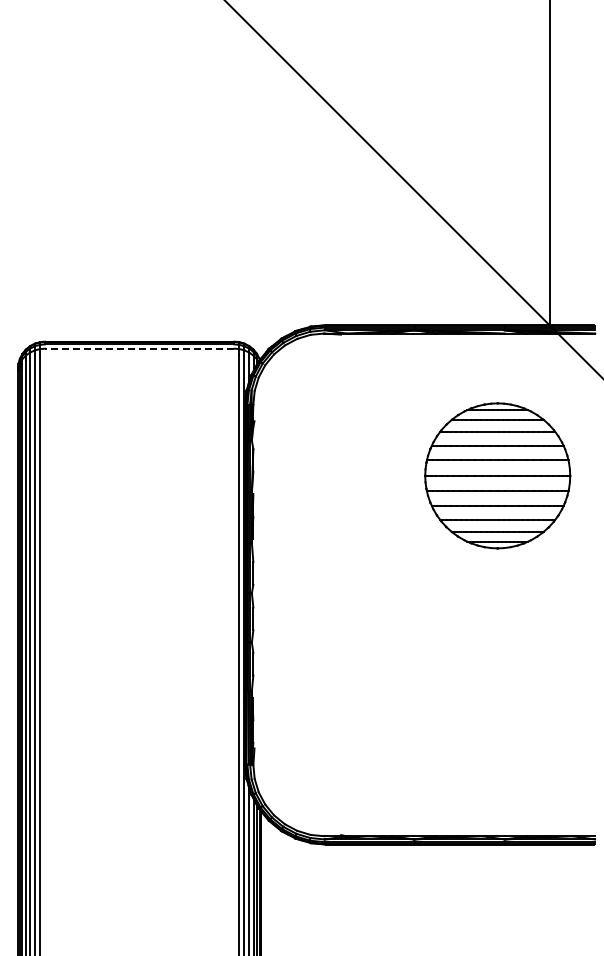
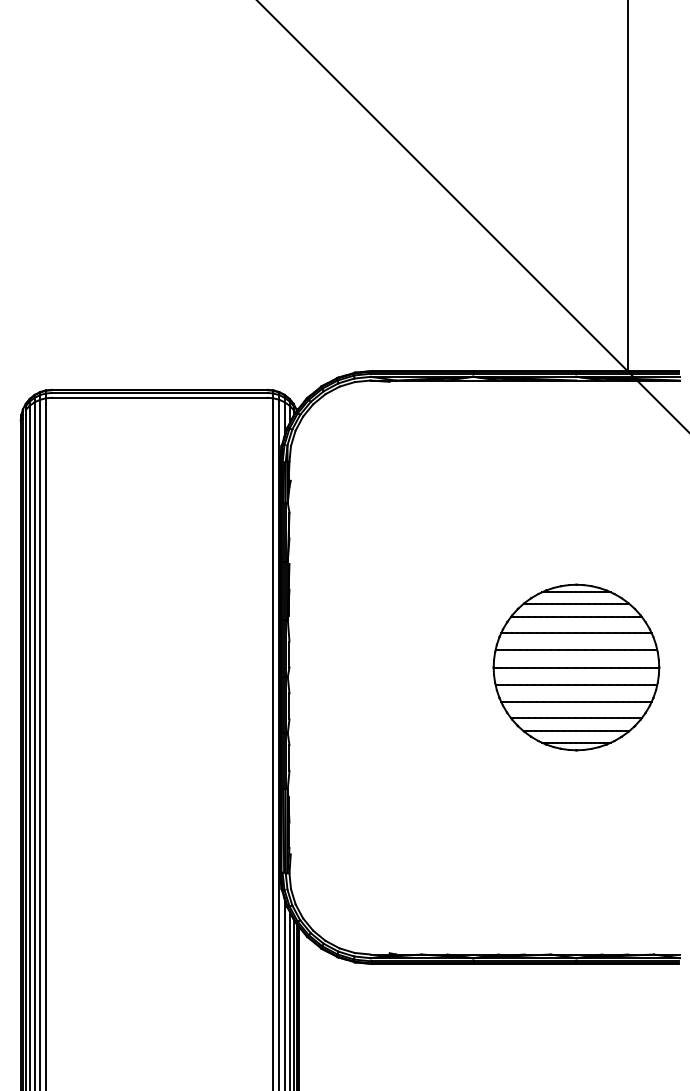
line: (139, 348) -> (159, 397), dashed -> solid
part: (497, 475) -> (576, 667), moved

